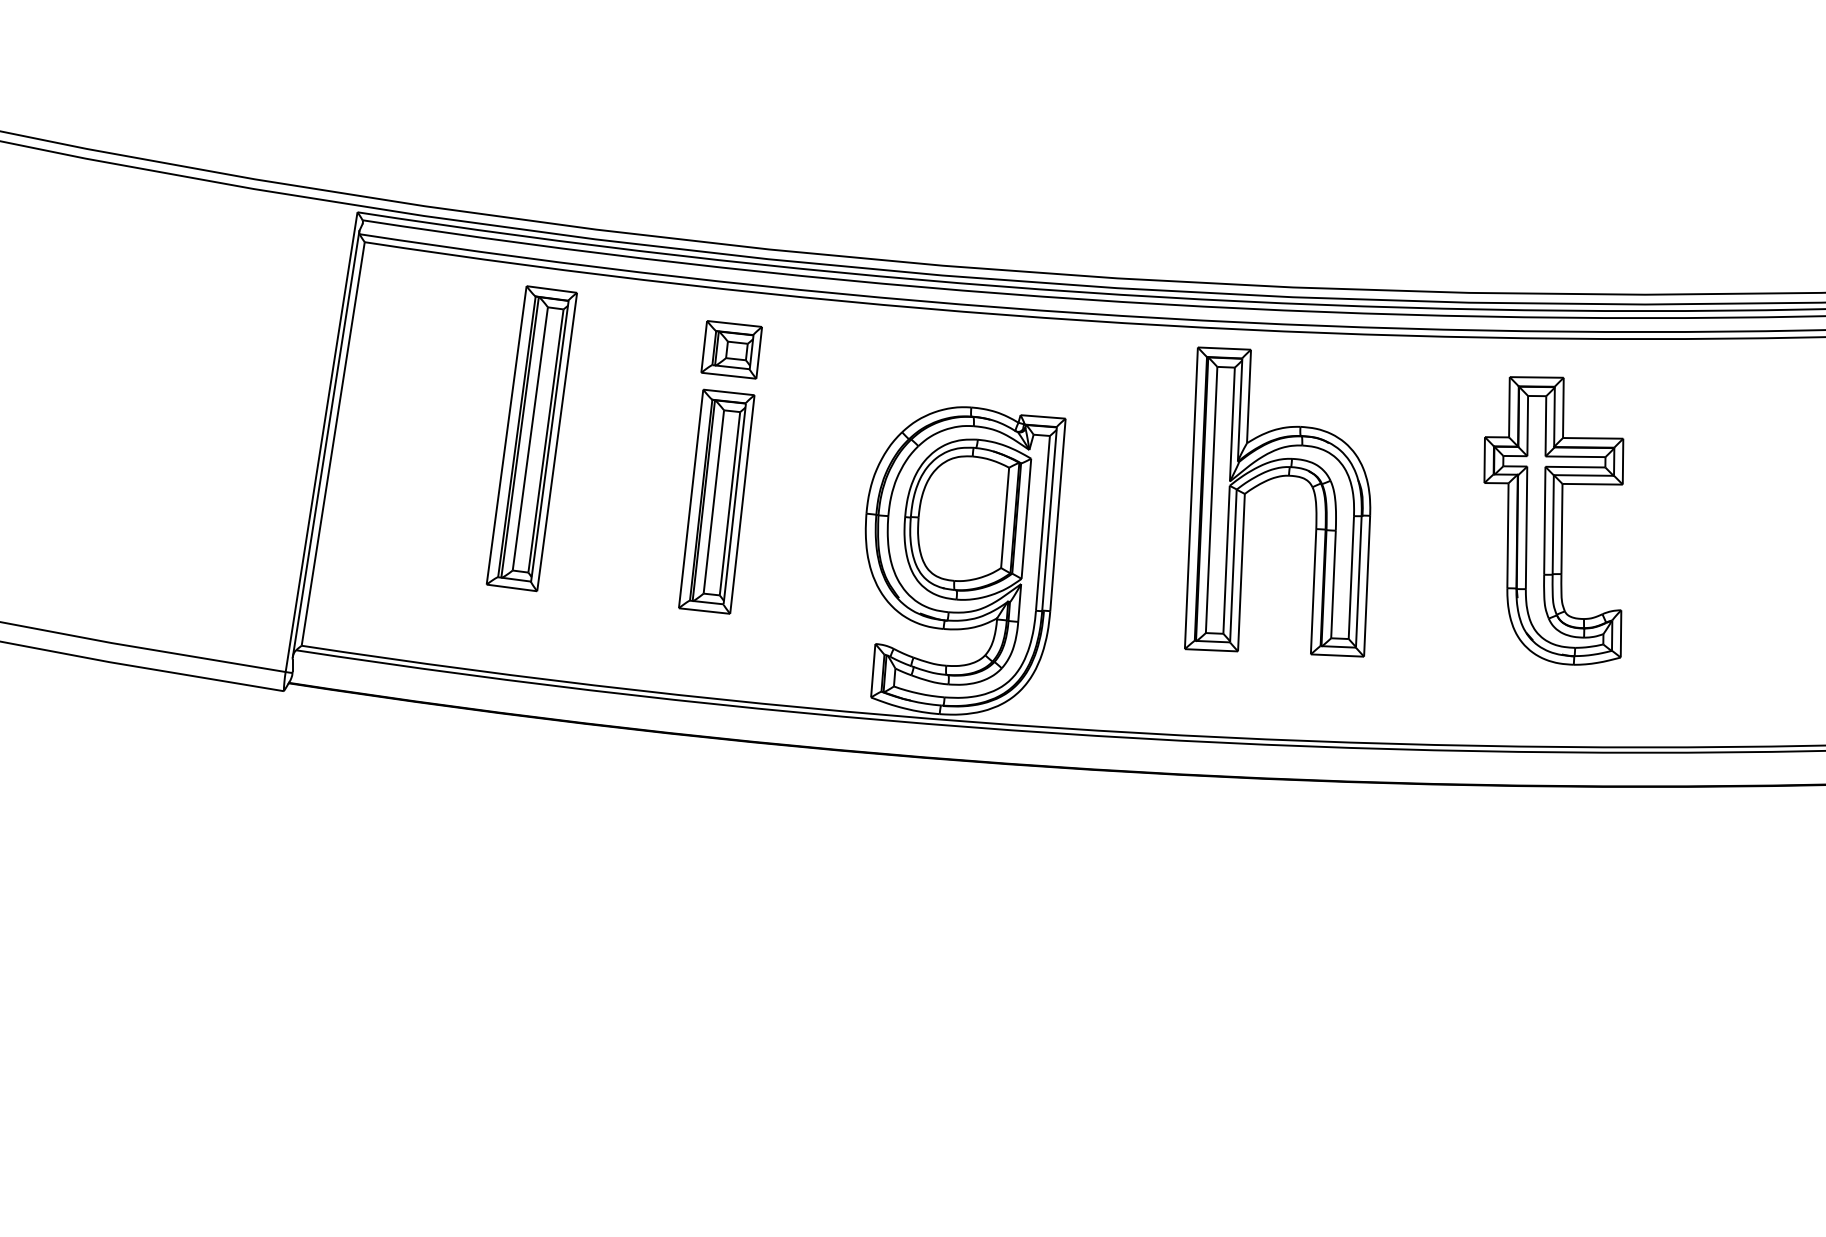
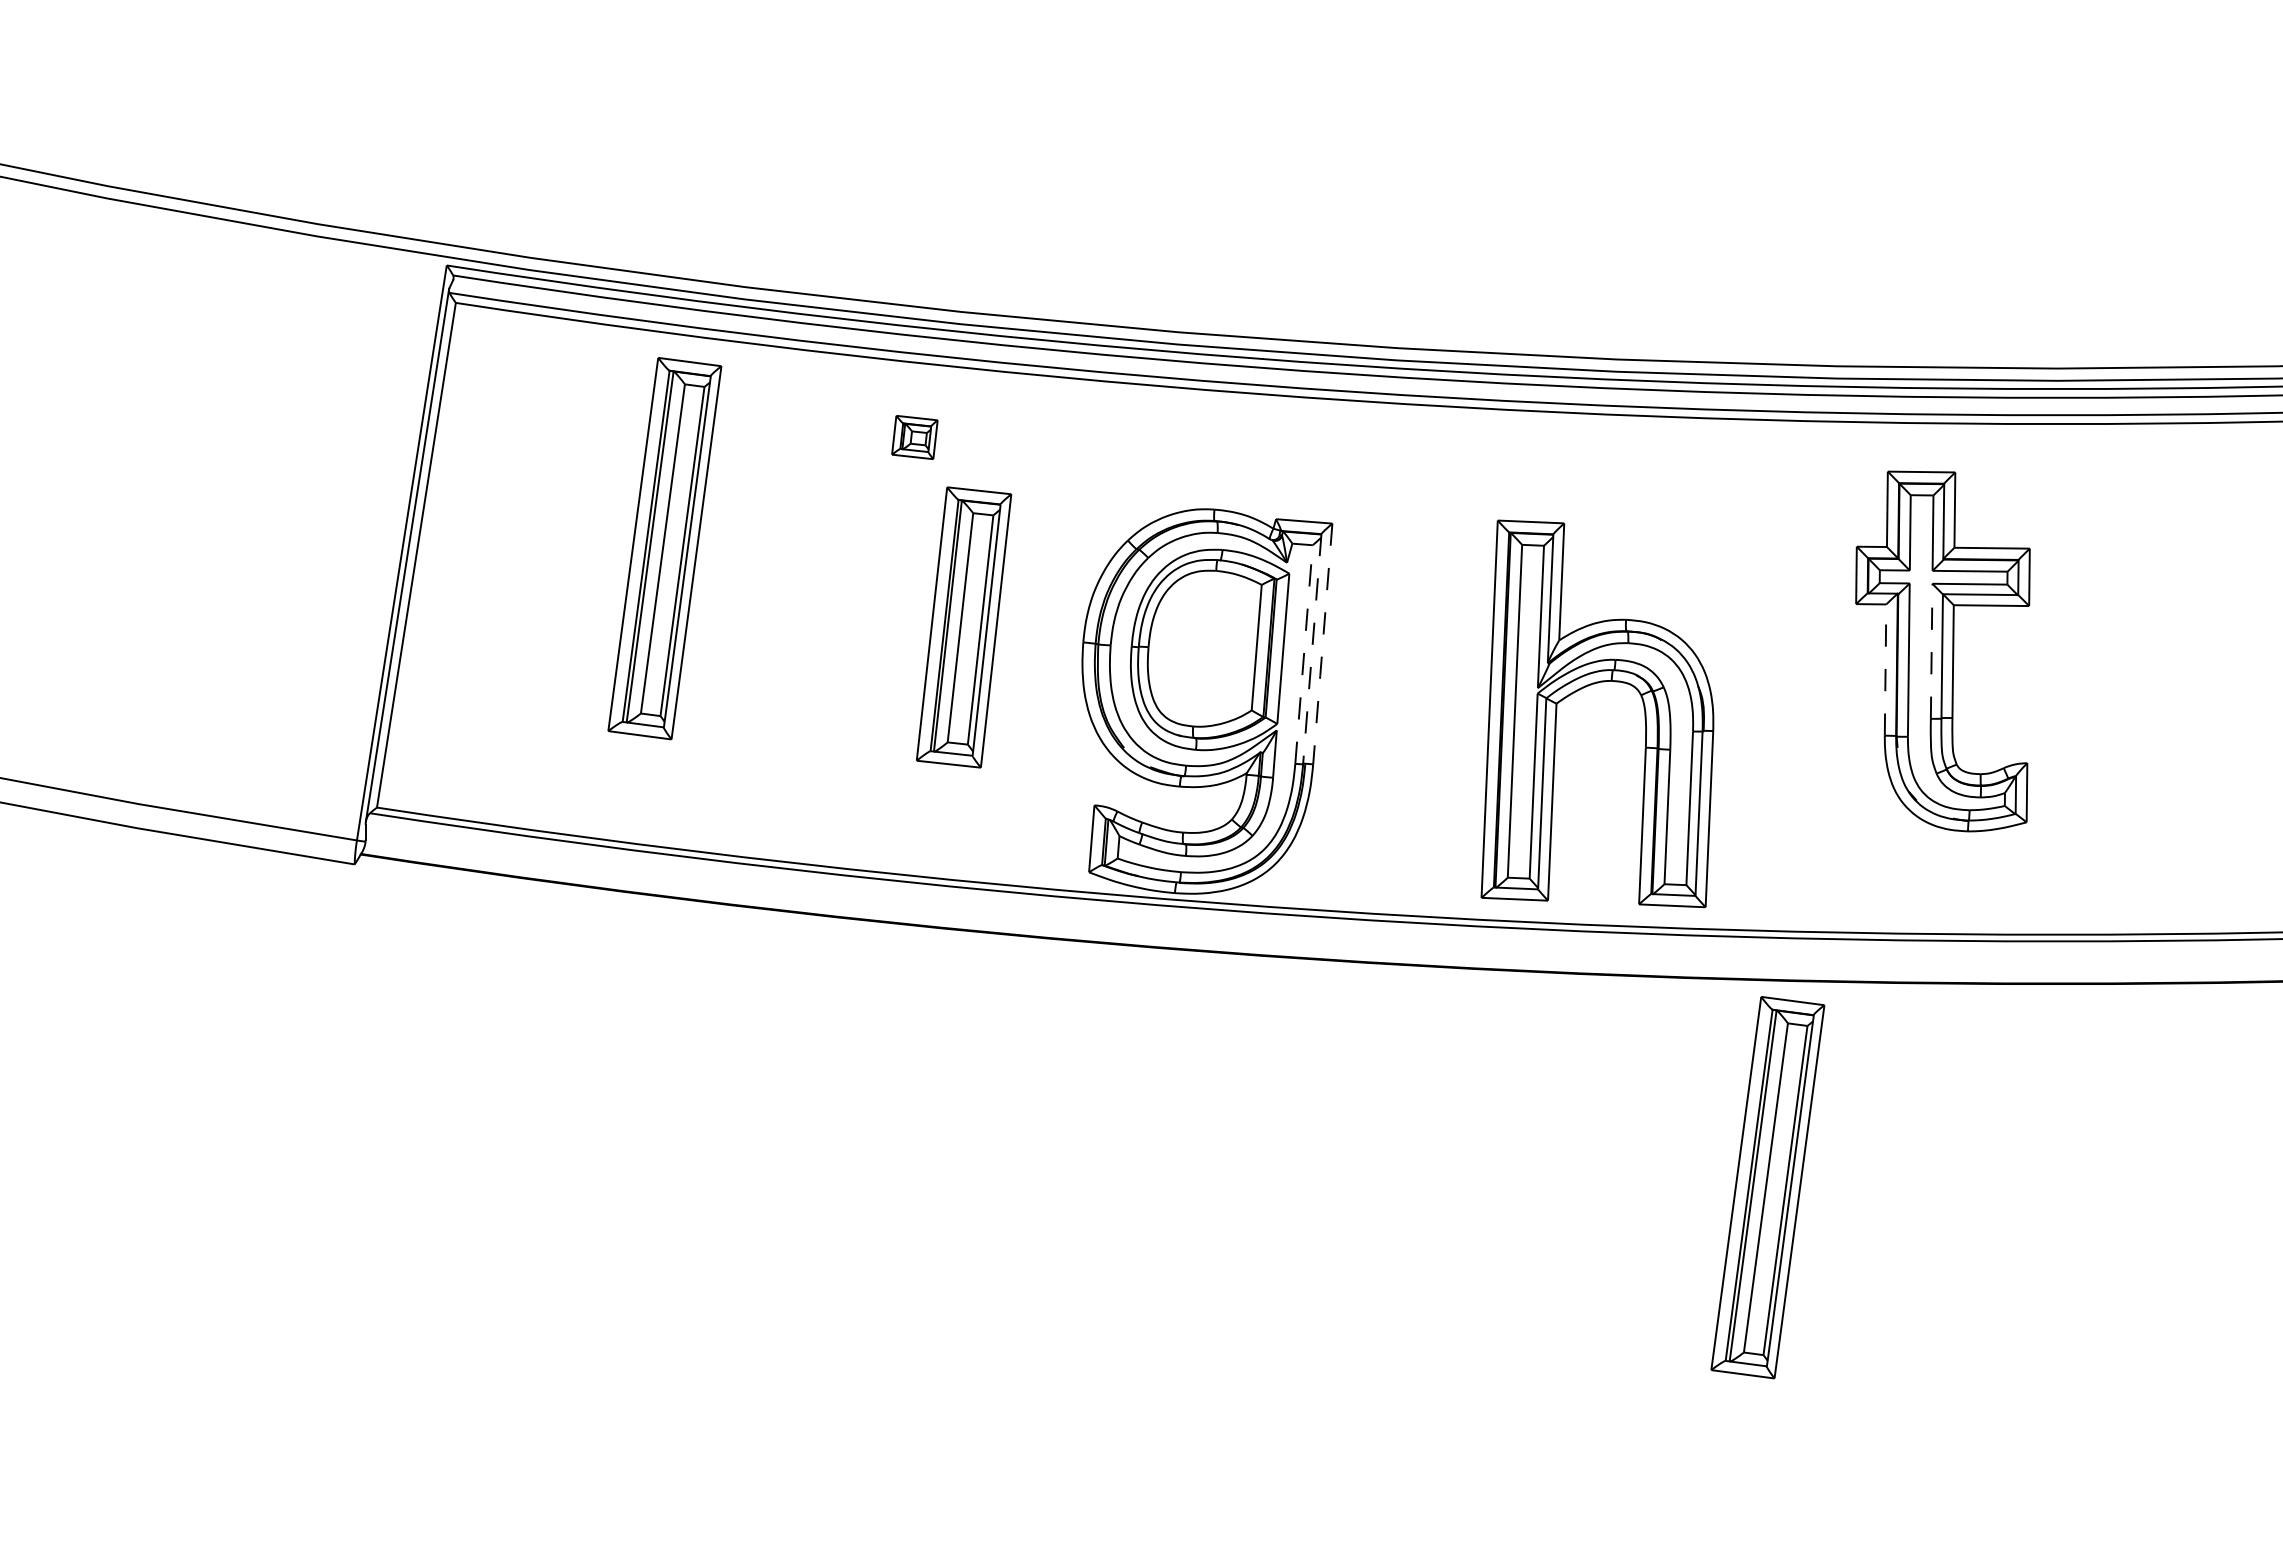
part: (731, 349) -> (914, 437), size x0.6
part: (1268, 480) -> (1586, 687), moved
part: (717, 501) -> (964, 627), moved
line: (1057, 514) -> (1322, 643), solid -> dashed
line: (1049, 518) -> (1312, 648), solid -> dashed
line: (1544, 520) -> (1931, 650), solid -> dashed
line: (1043, 523) -> (1304, 654), solid -> dashed
line: (1507, 535) -> (1885, 669), solid -> dashed
part: (1413, 949) -> (1767, 1187), added

